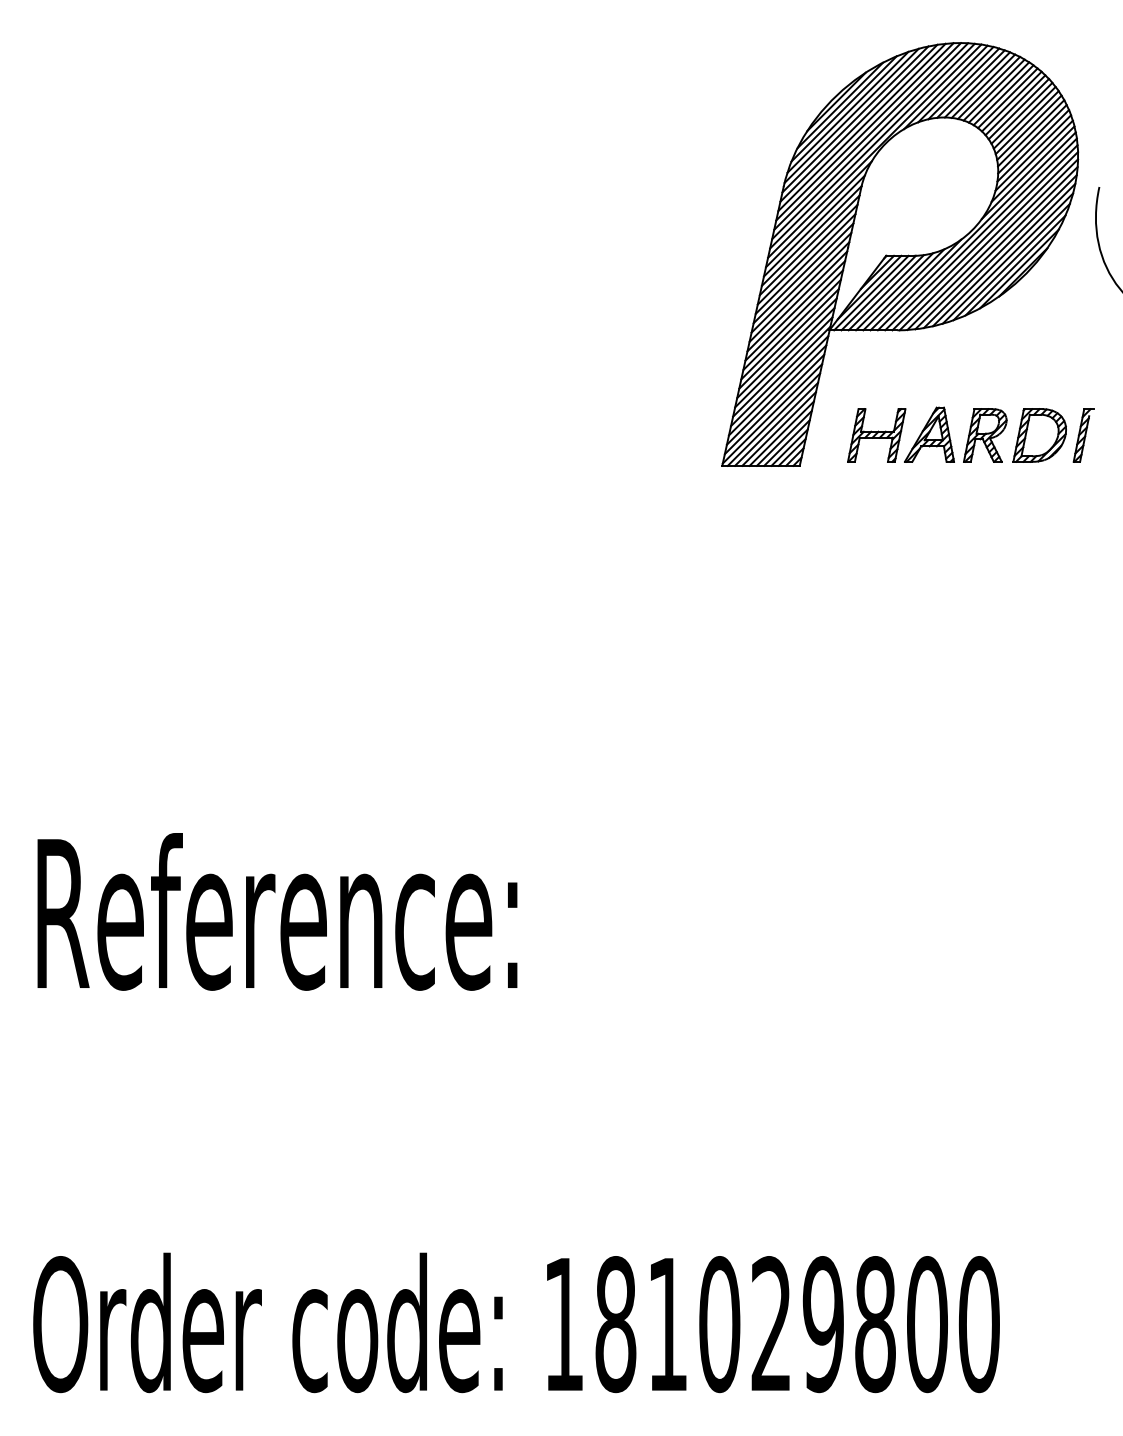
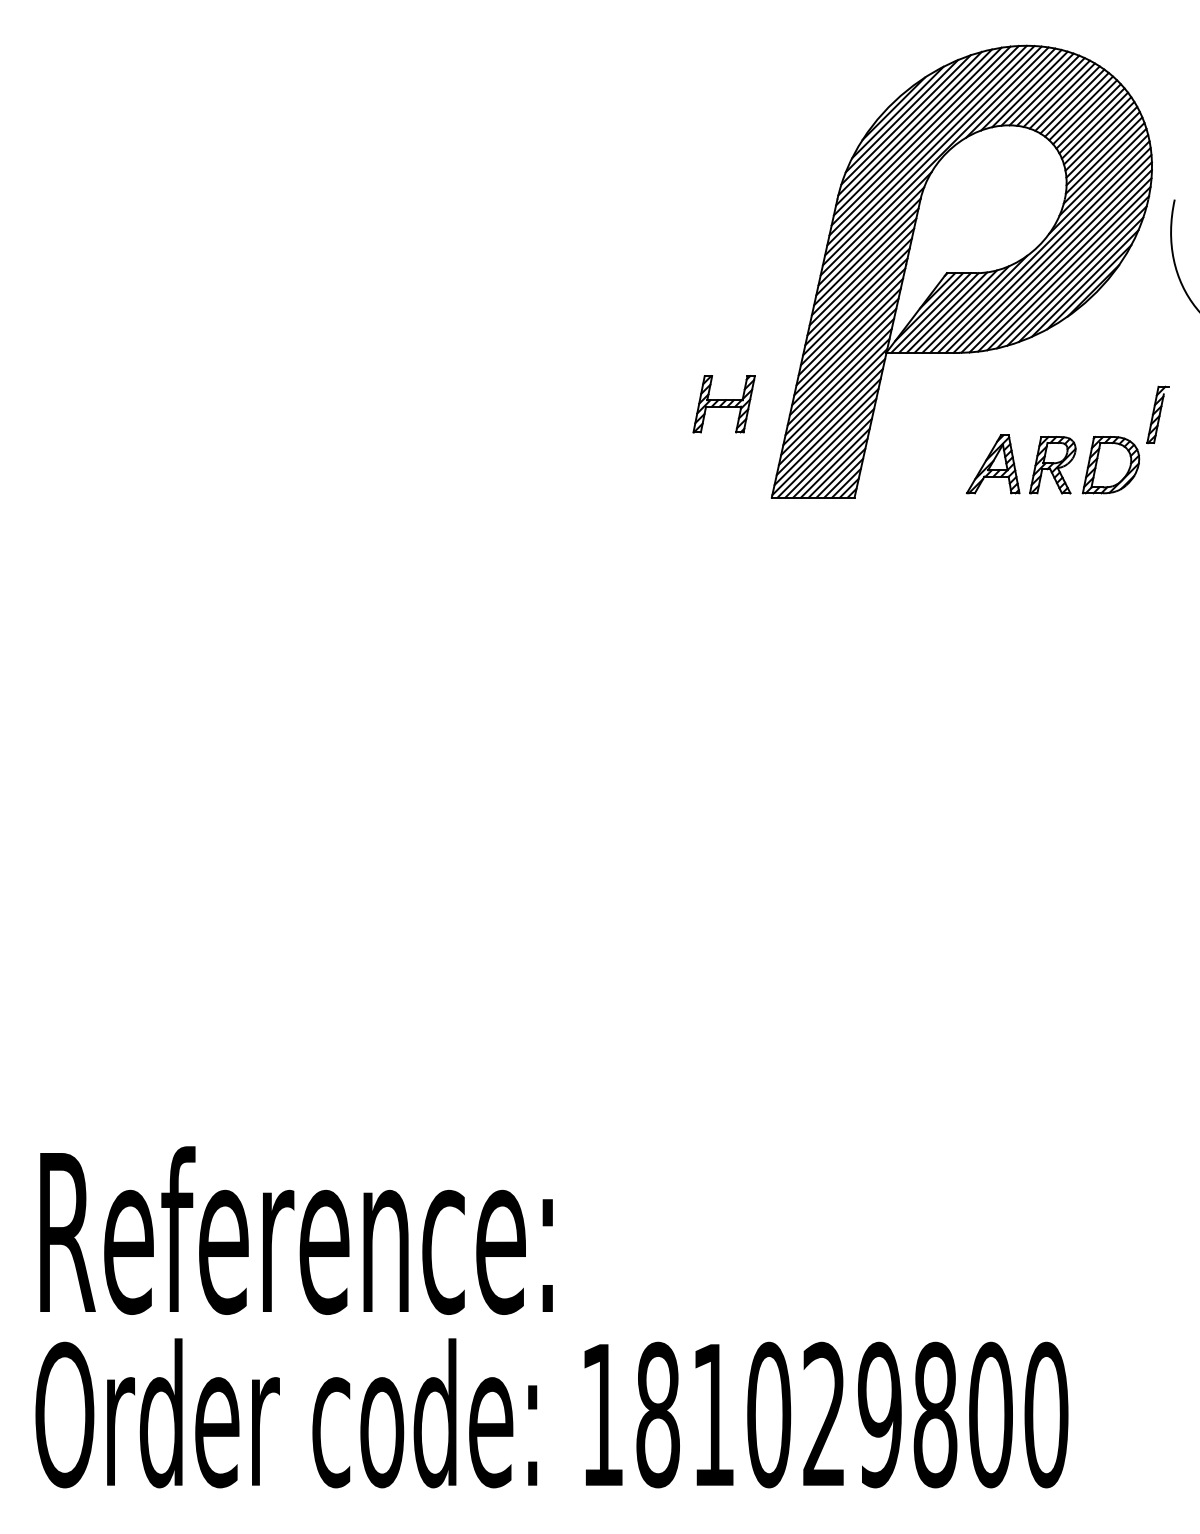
part: (876, 435) -> (723, 404), moved
part: (1083, 435) -> (1157, 414), moved
text: (277, 911) -> (296, 1230), moved

